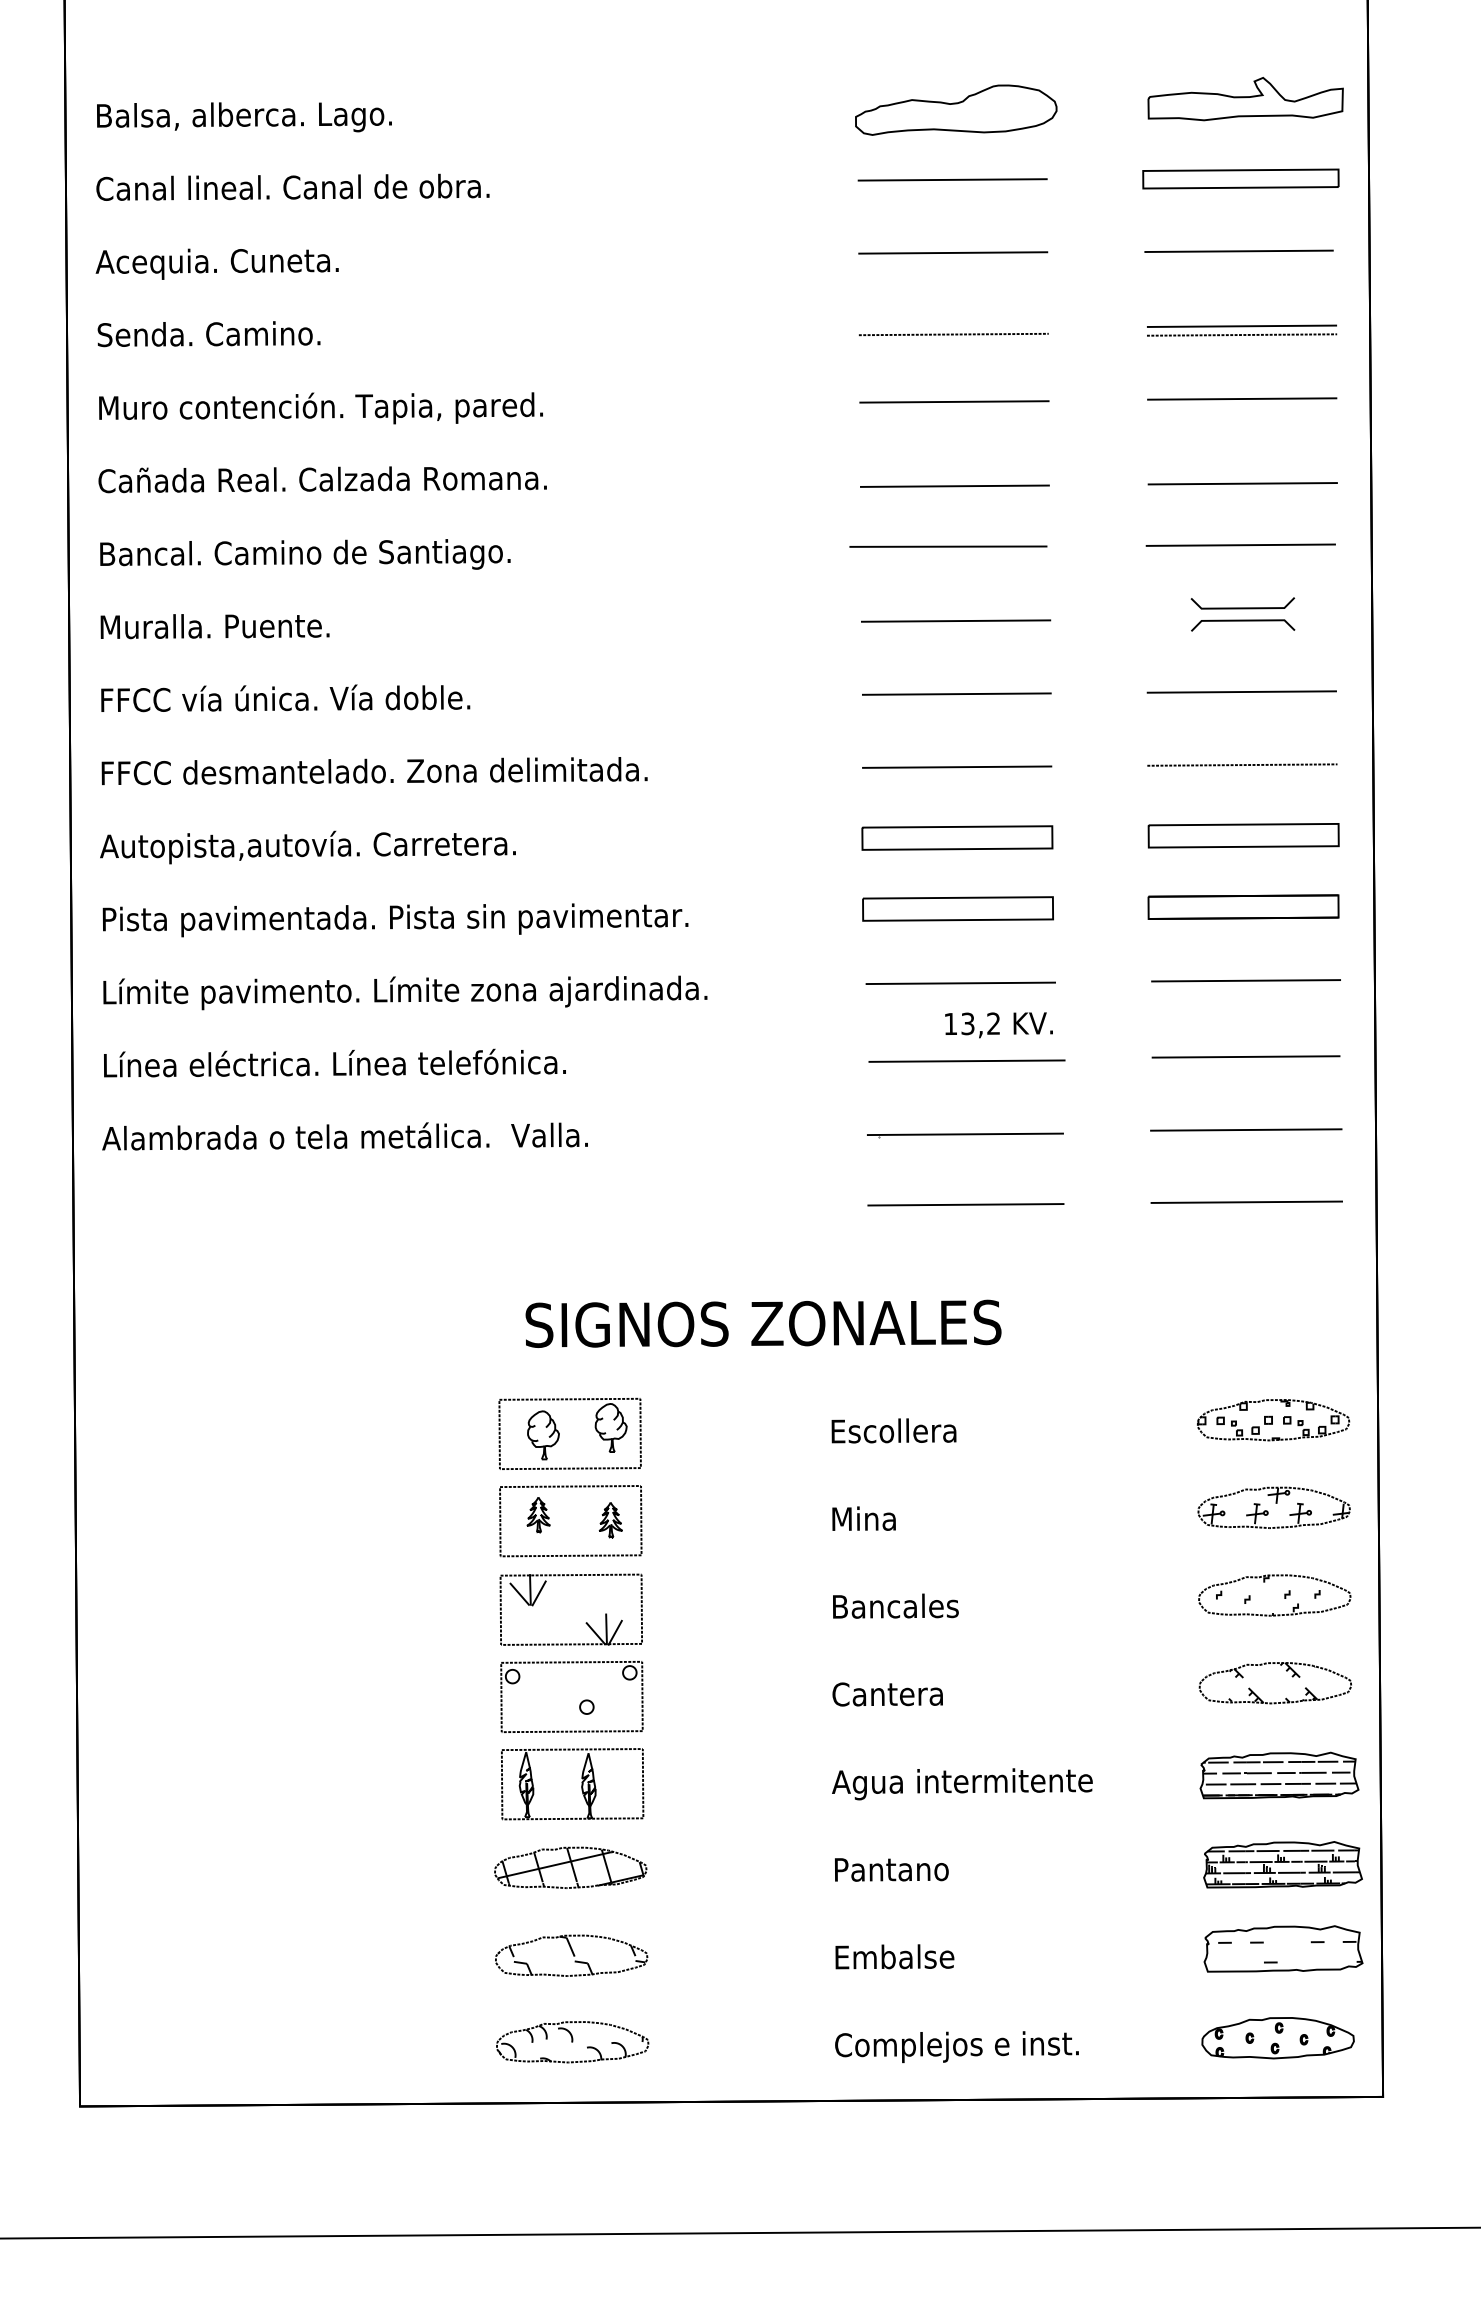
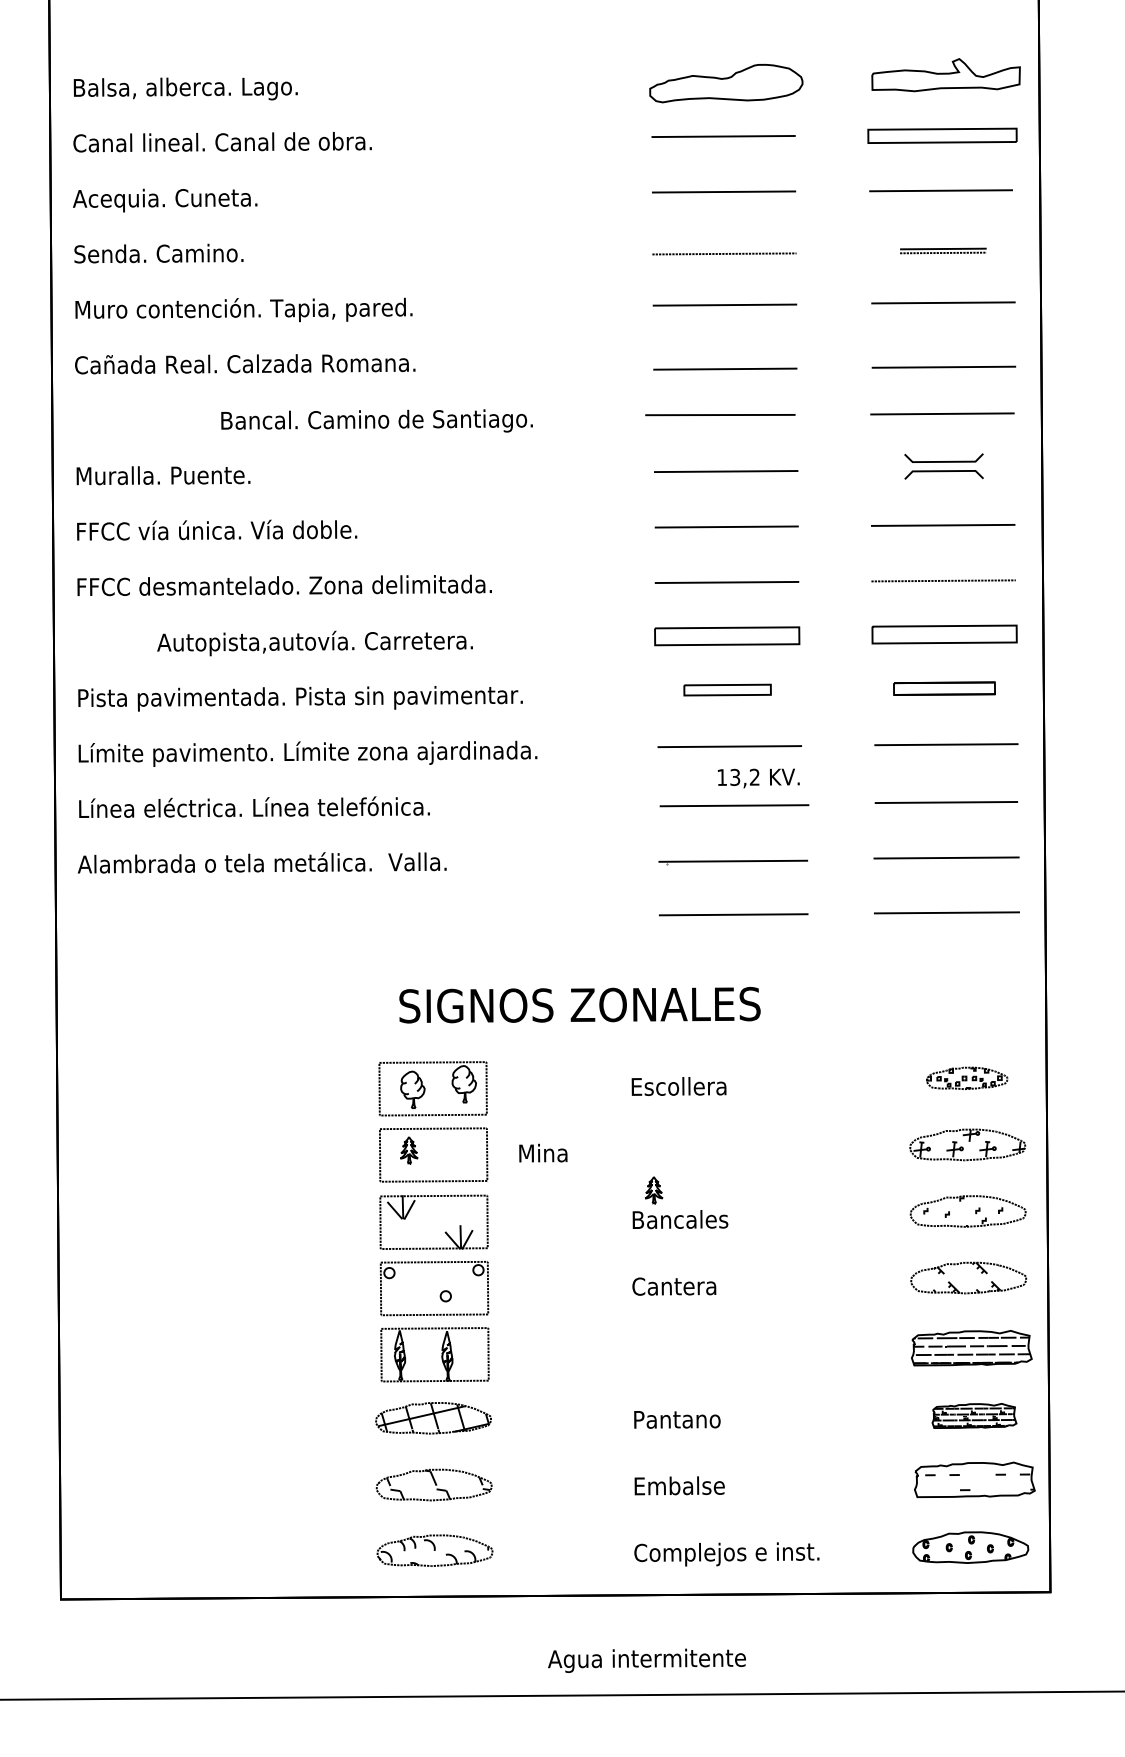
part: (1242, 329) -> (943, 250), size x0.6
text: (304, 553) -> (376, 420), moved
text: (307, 847) -> (314, 643), moved
part: (1243, 906) -> (944, 688), size x0.7
part: (957, 908) -> (727, 689), size x0.6
part: (1272, 1420) -> (966, 1078), size x0.7
text: (864, 1517) -> (543, 1152), moved
part: (611, 1520) -> (654, 1190), moved
text: (961, 1783) -> (646, 1660), moved
part: (1283, 1864) -> (974, 1415), size x0.7

